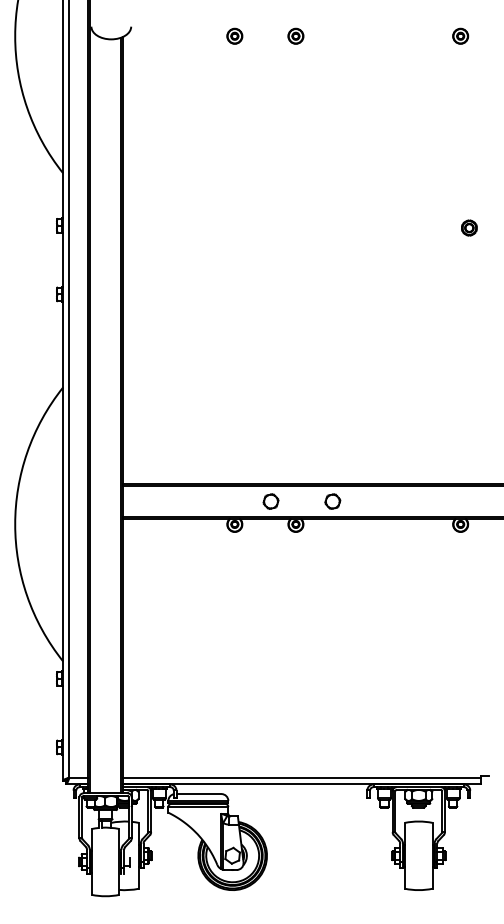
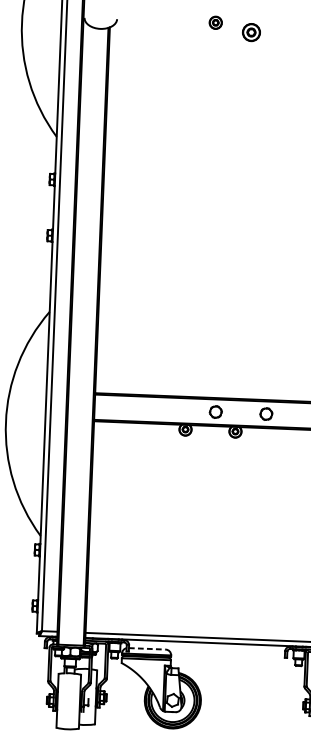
part: (234, 35) -> (215, 22), moved
part: (295, 35) -> (251, 31), size x1.4
line: (199, 794) -> (147, 649), solid -> dashed

